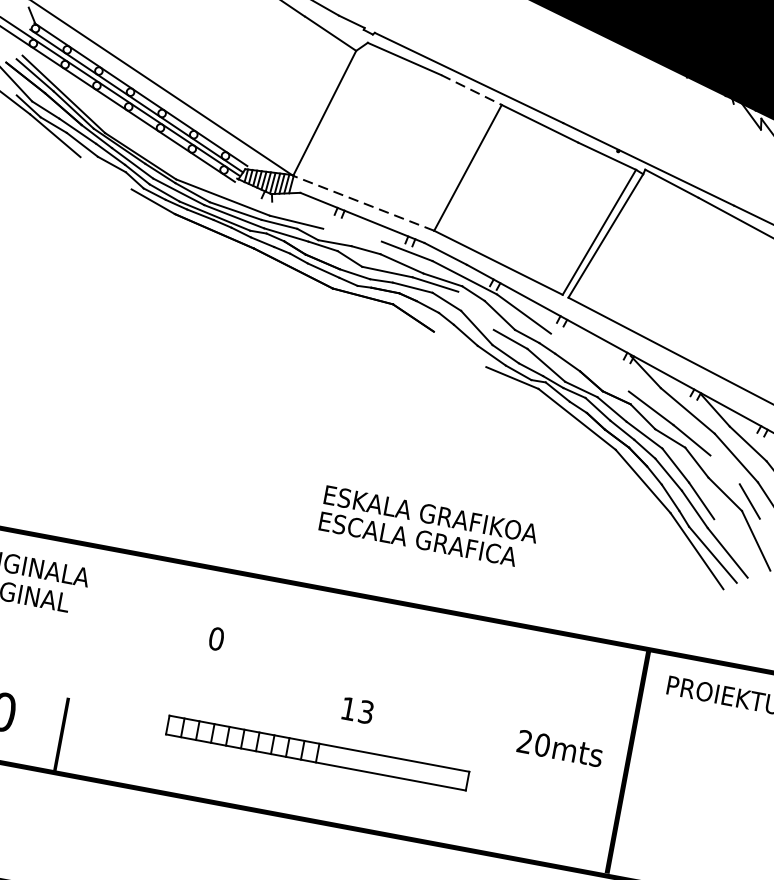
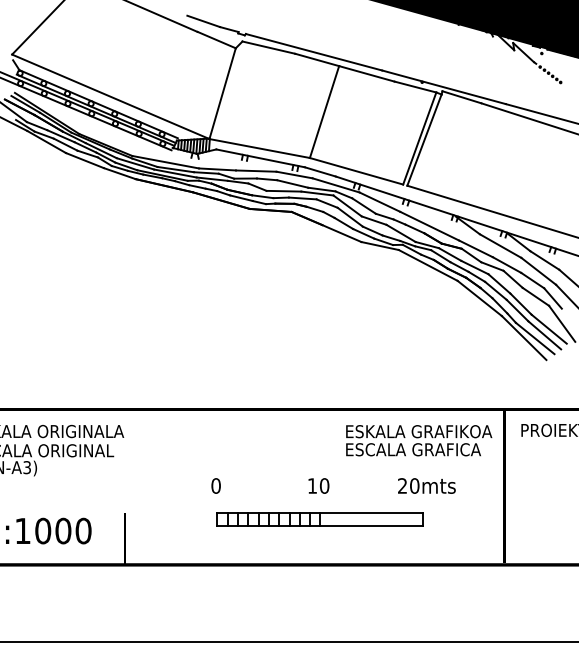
line: (472, 89) -> (317, 59), dashed -> solid
line: (105, 172) -> (84, 160), added
line: (363, 203) -> (259, 148), dashed -> solid
line: (351, 234) -> (255, 170), added
line: (475, 310) -> (347, 205), added
line: (459, 349) -> (341, 233), added
line: (589, 361) -> (429, 225), added
line: (724, 469) -> (532, 280), added
text: (429, 527) -> (419, 440), moved
line: (735, 543) -> (548, 328), added
text: (215, 638) -> (215, 485), moved
text: (366, 711) -> (324, 485), 13 -> 10
text: (559, 747) -> (426, 485), moved
part: (316, 753) -> (319, 519), moved

